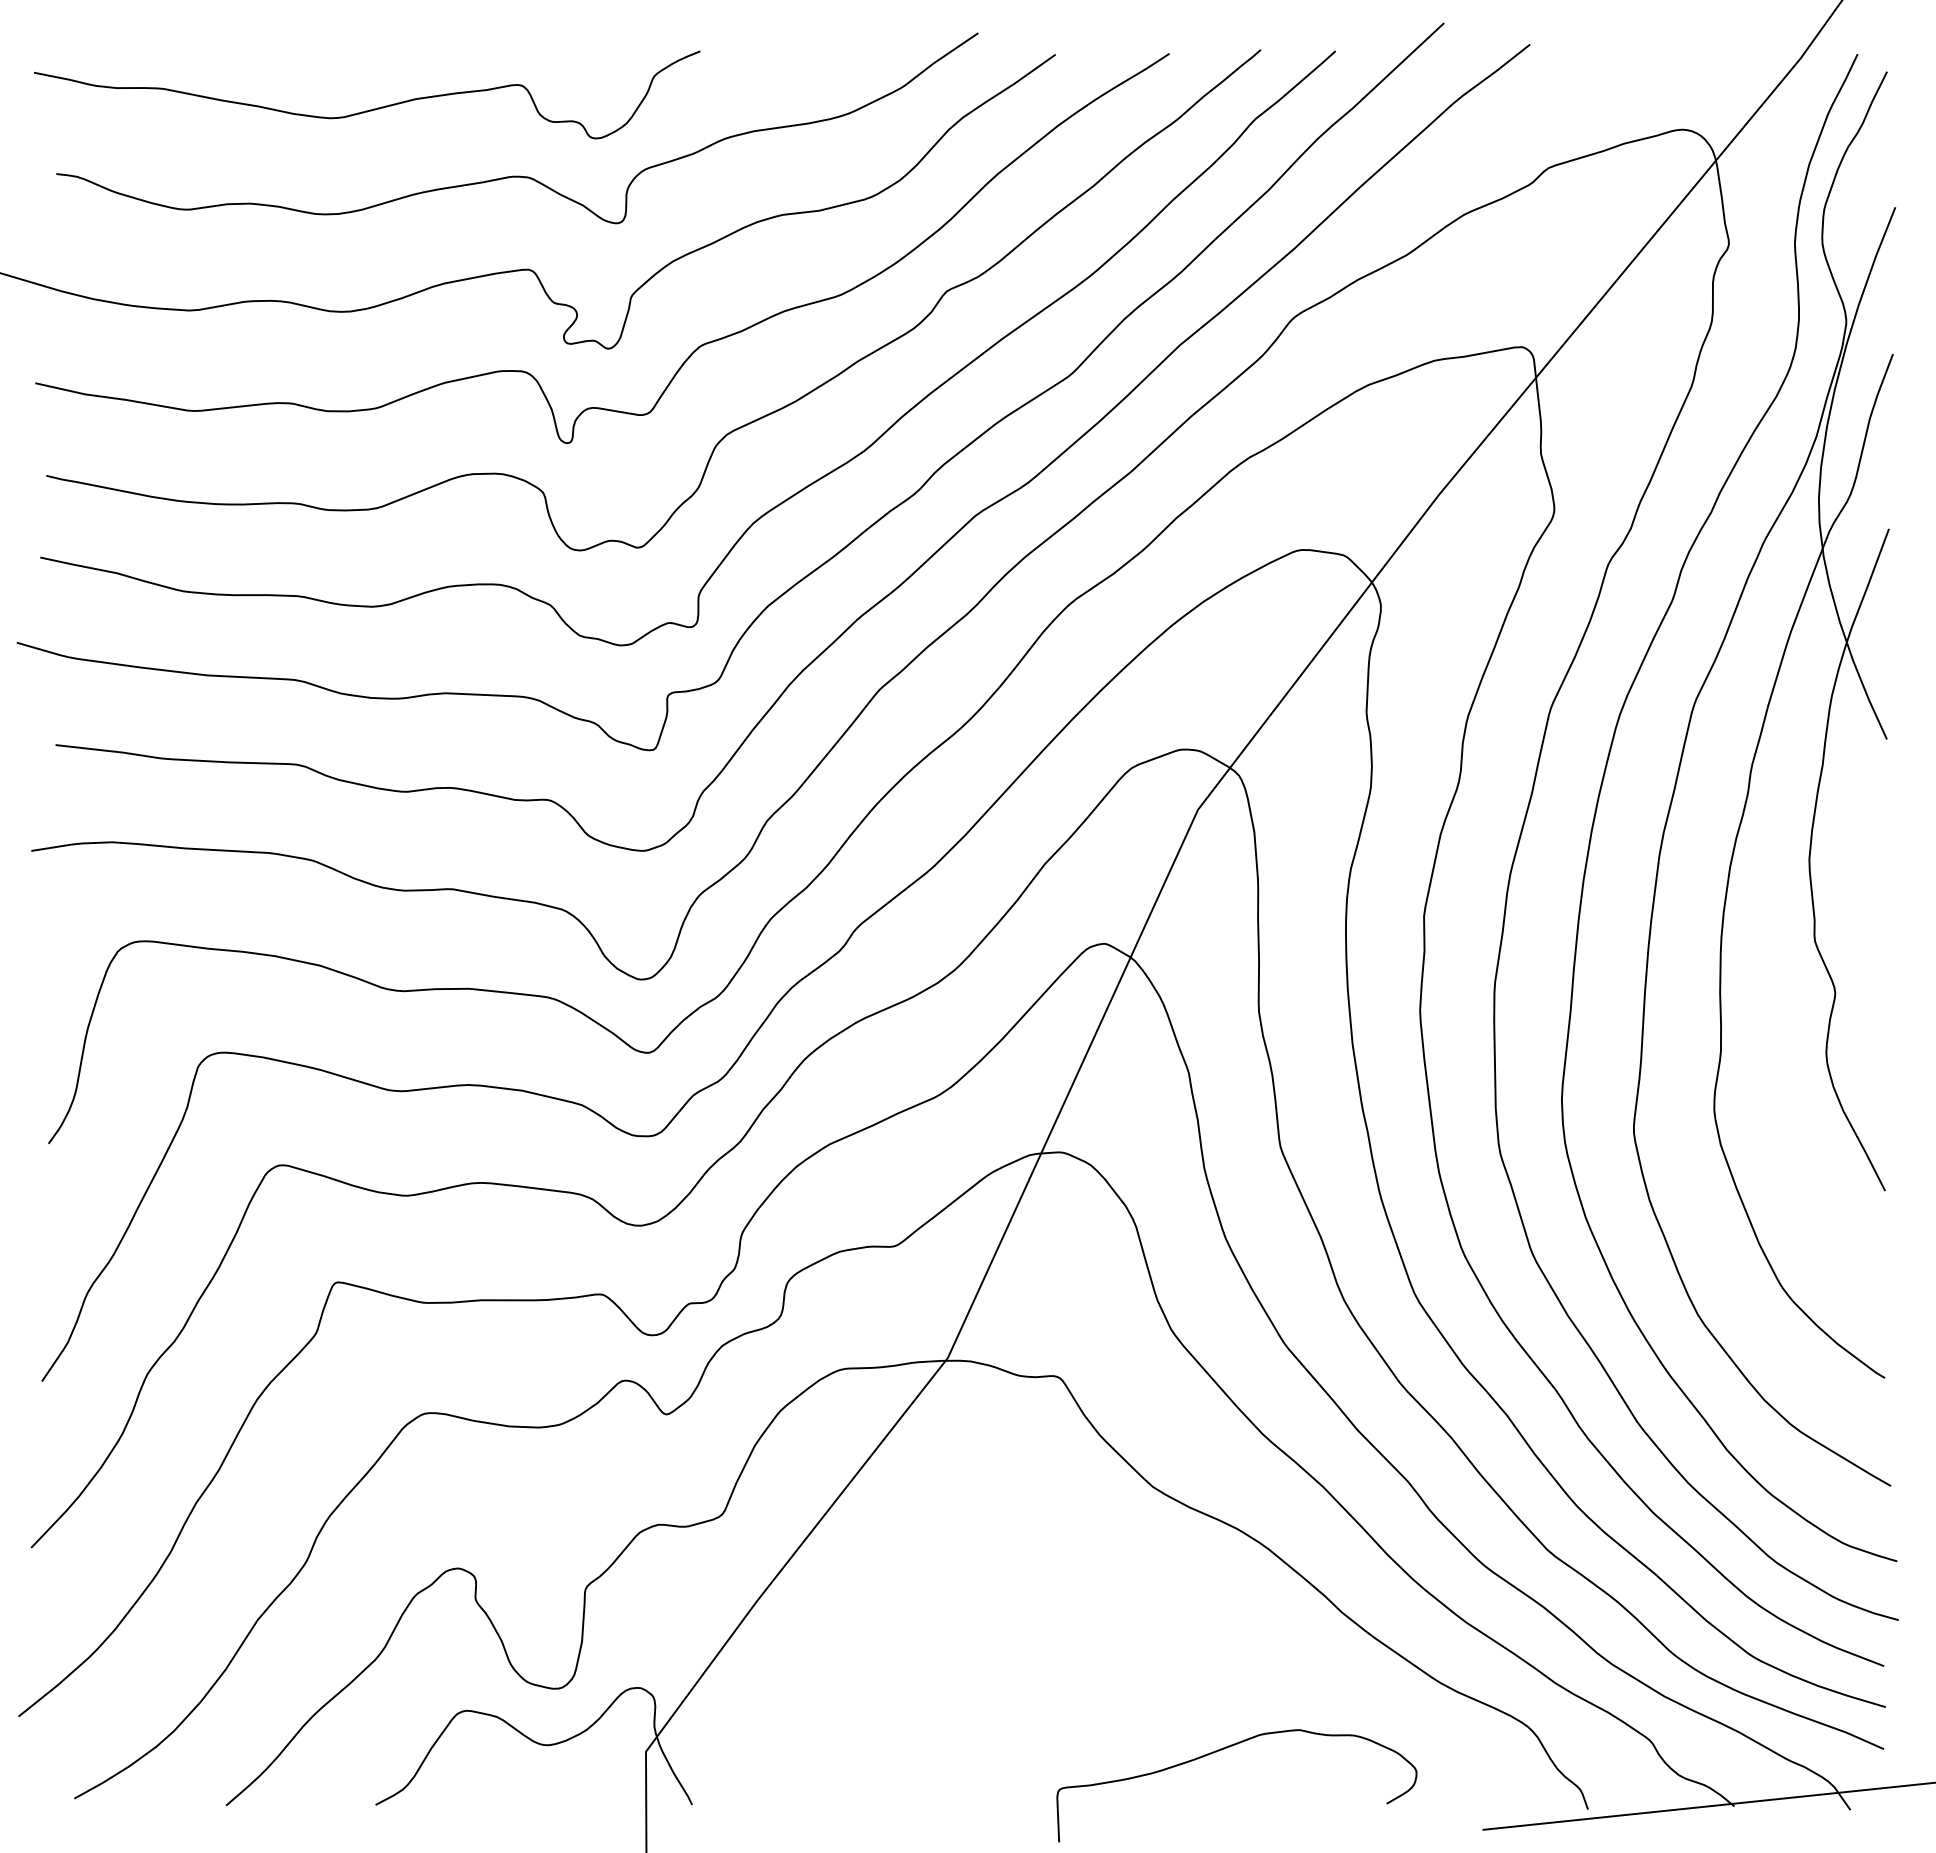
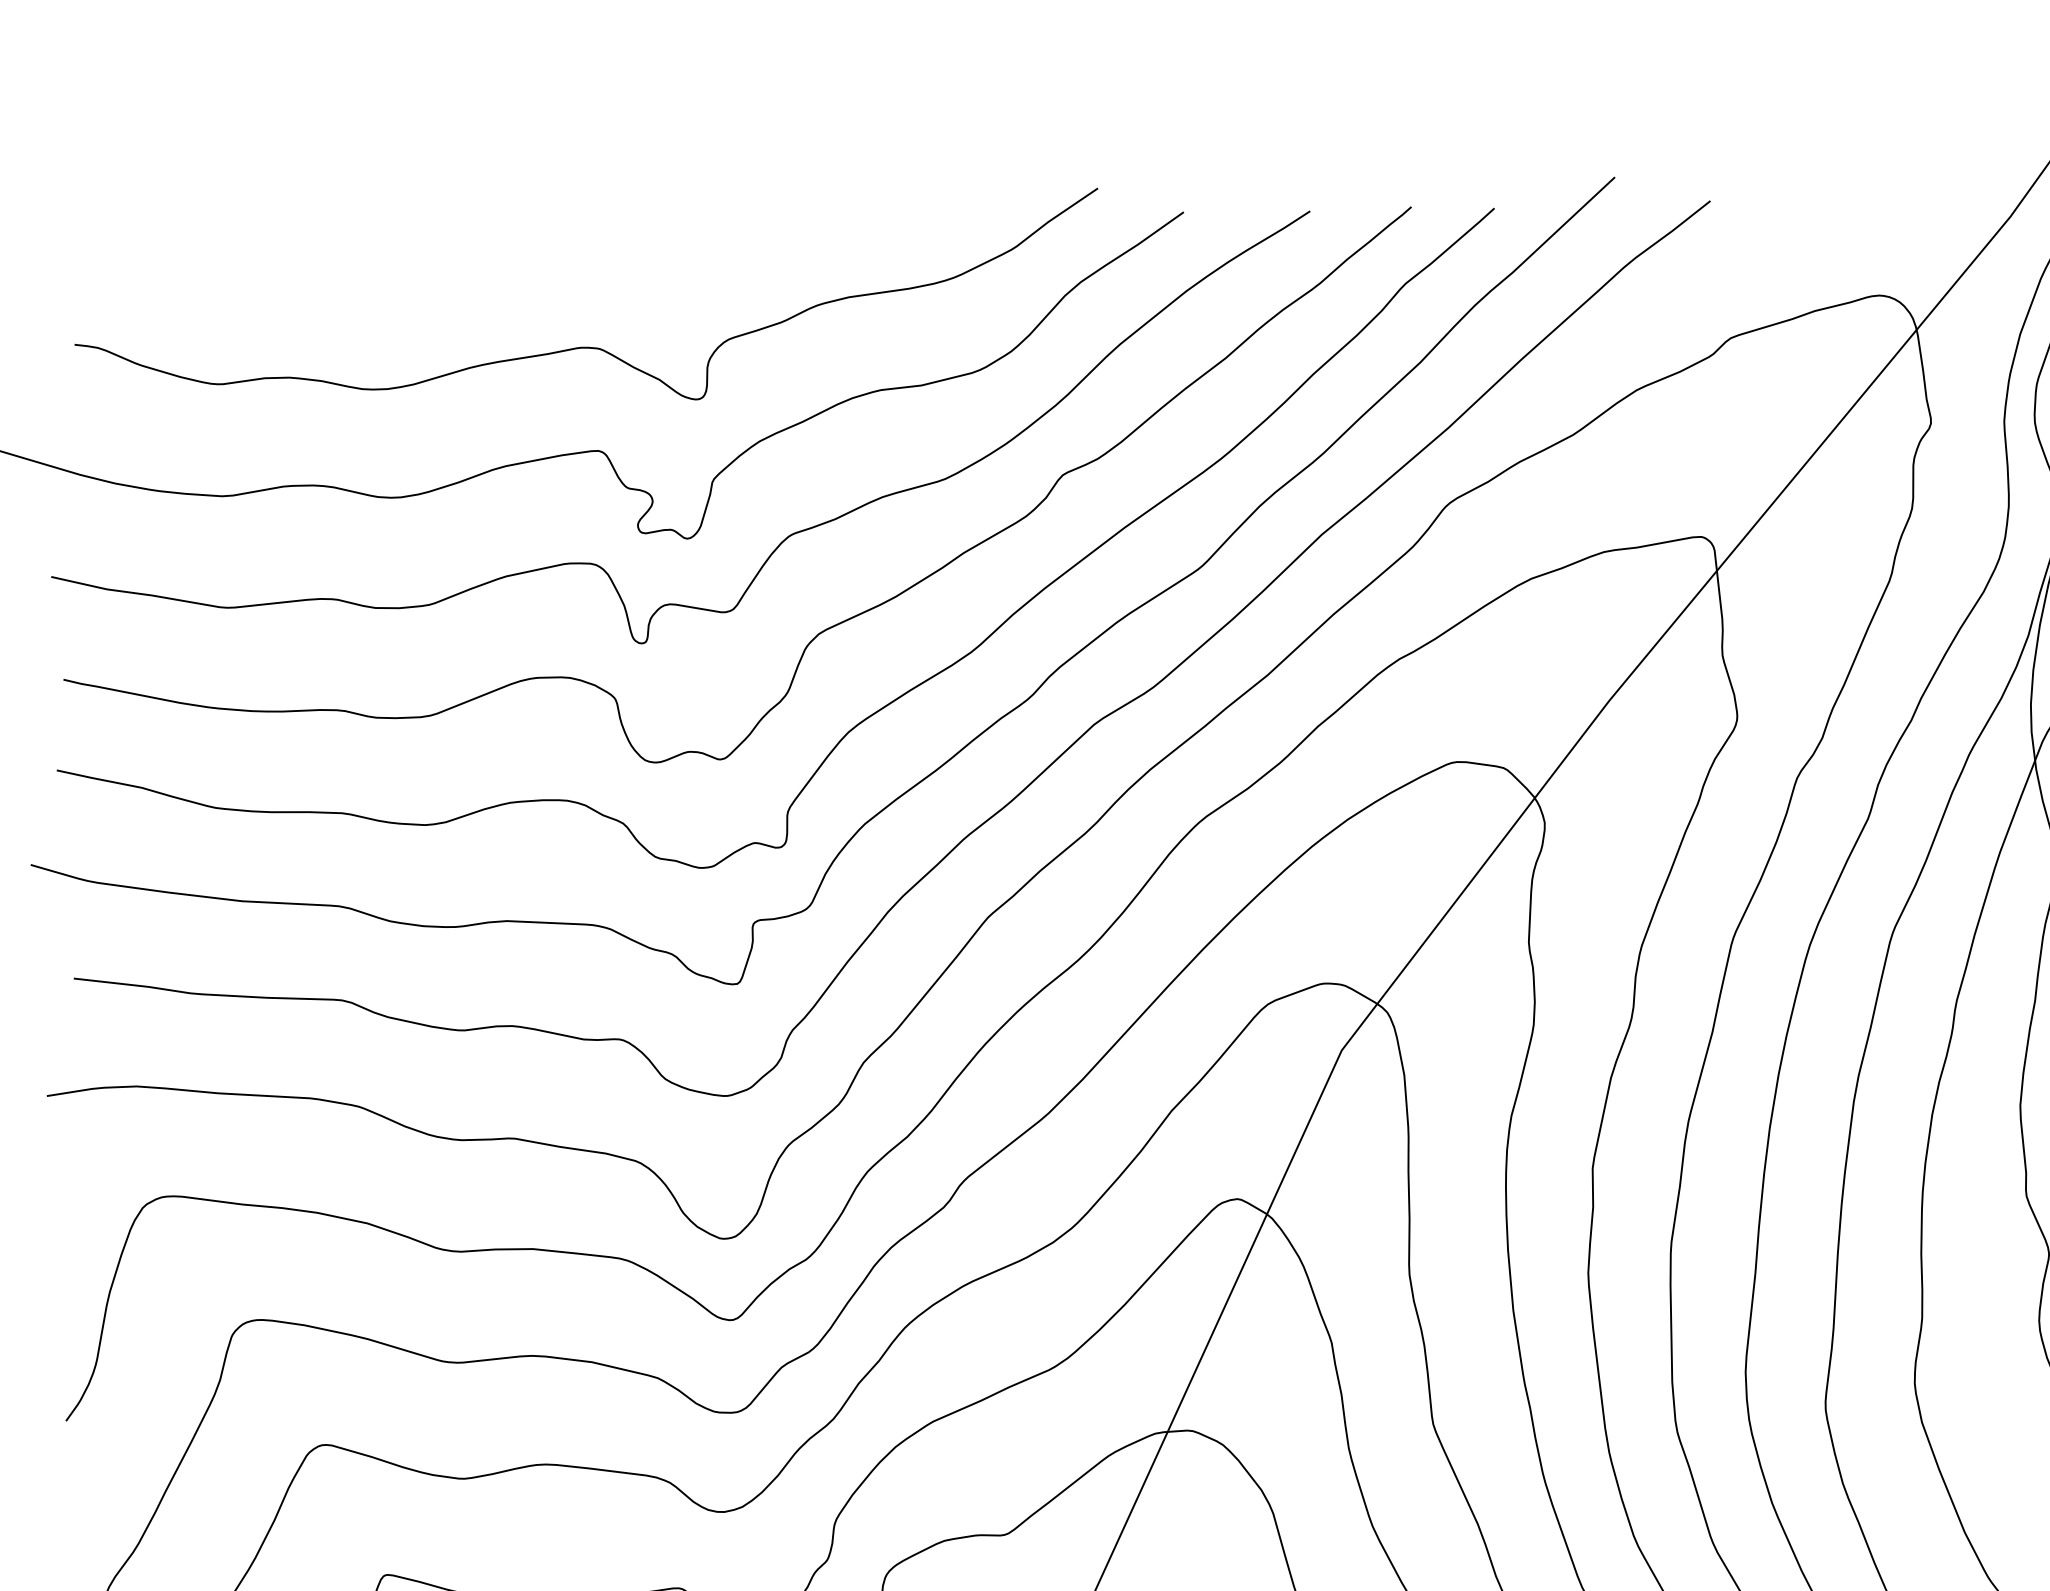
curve: (369, 109) -> (422, 273), removed

